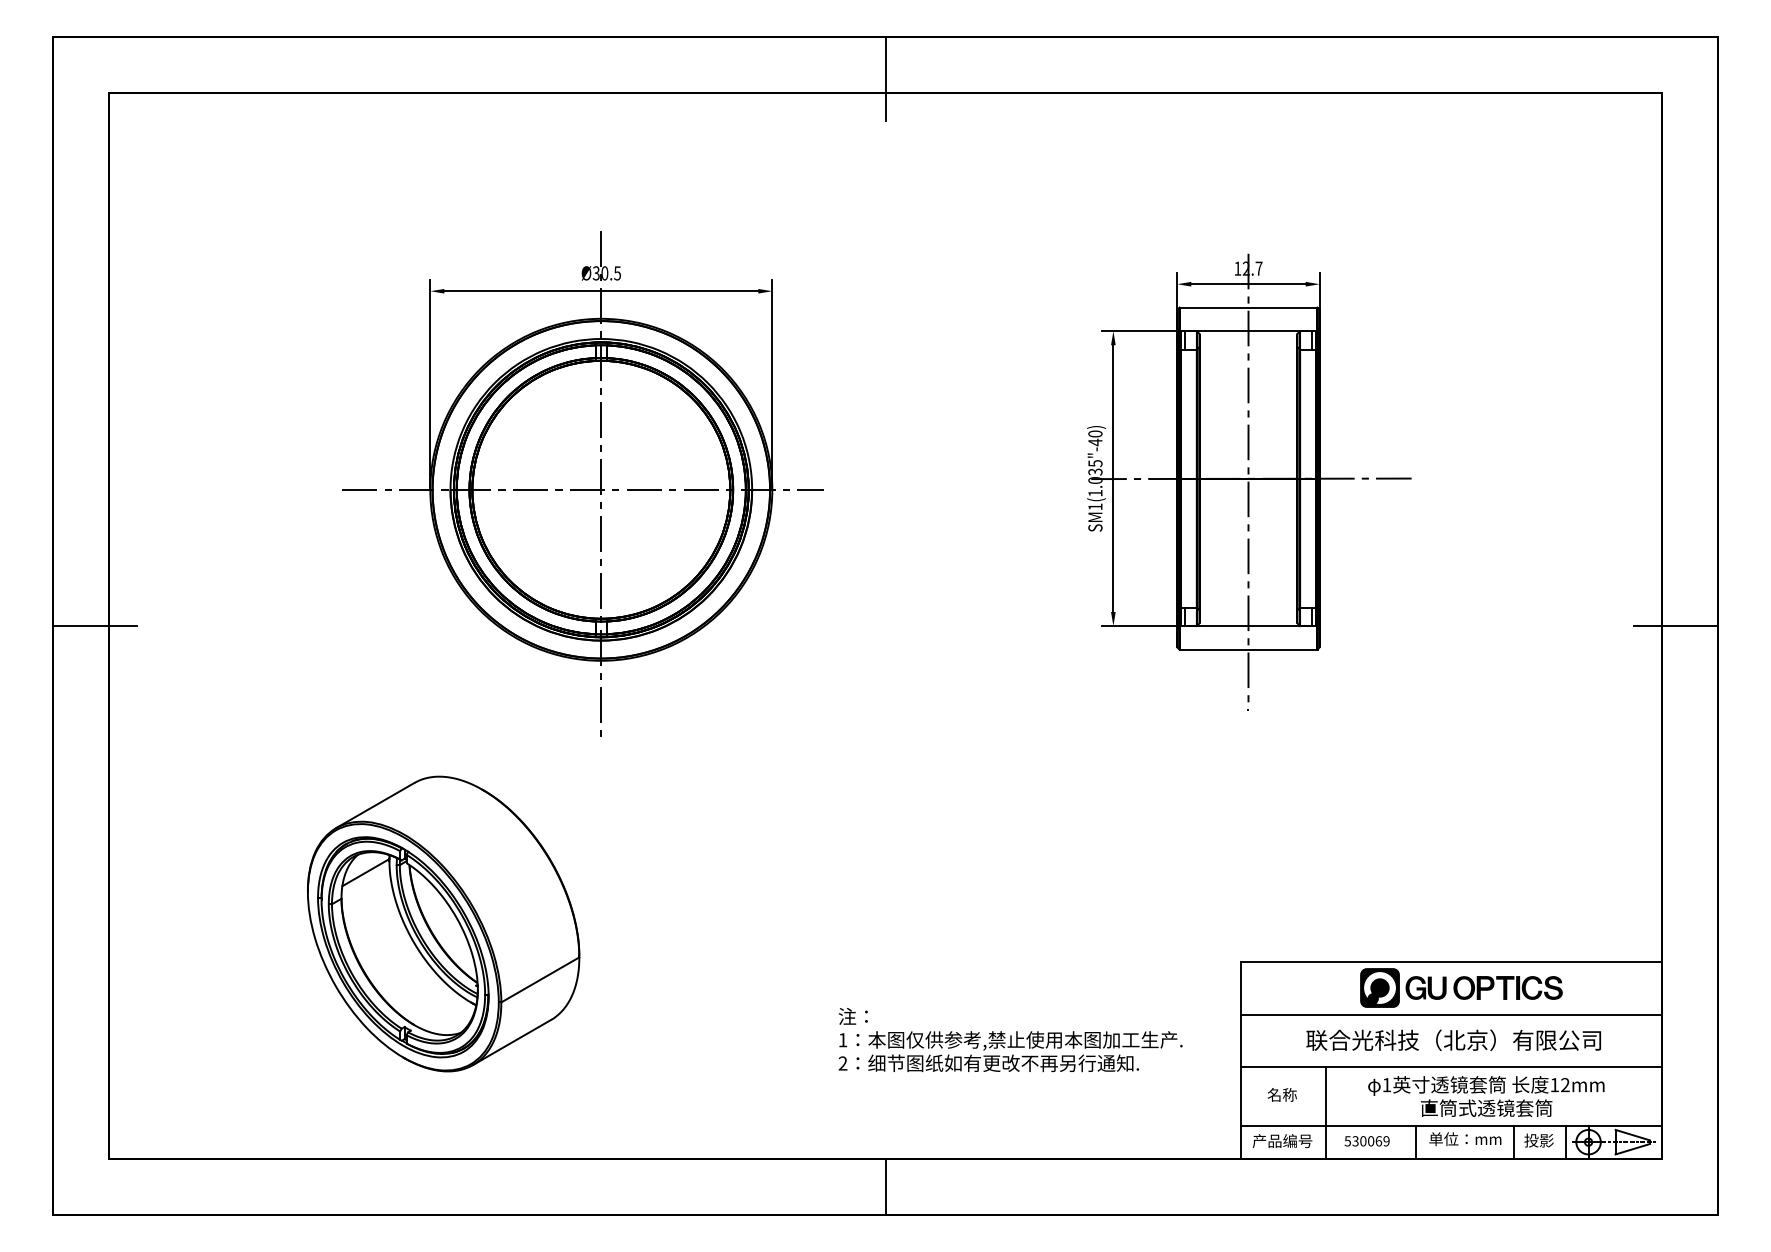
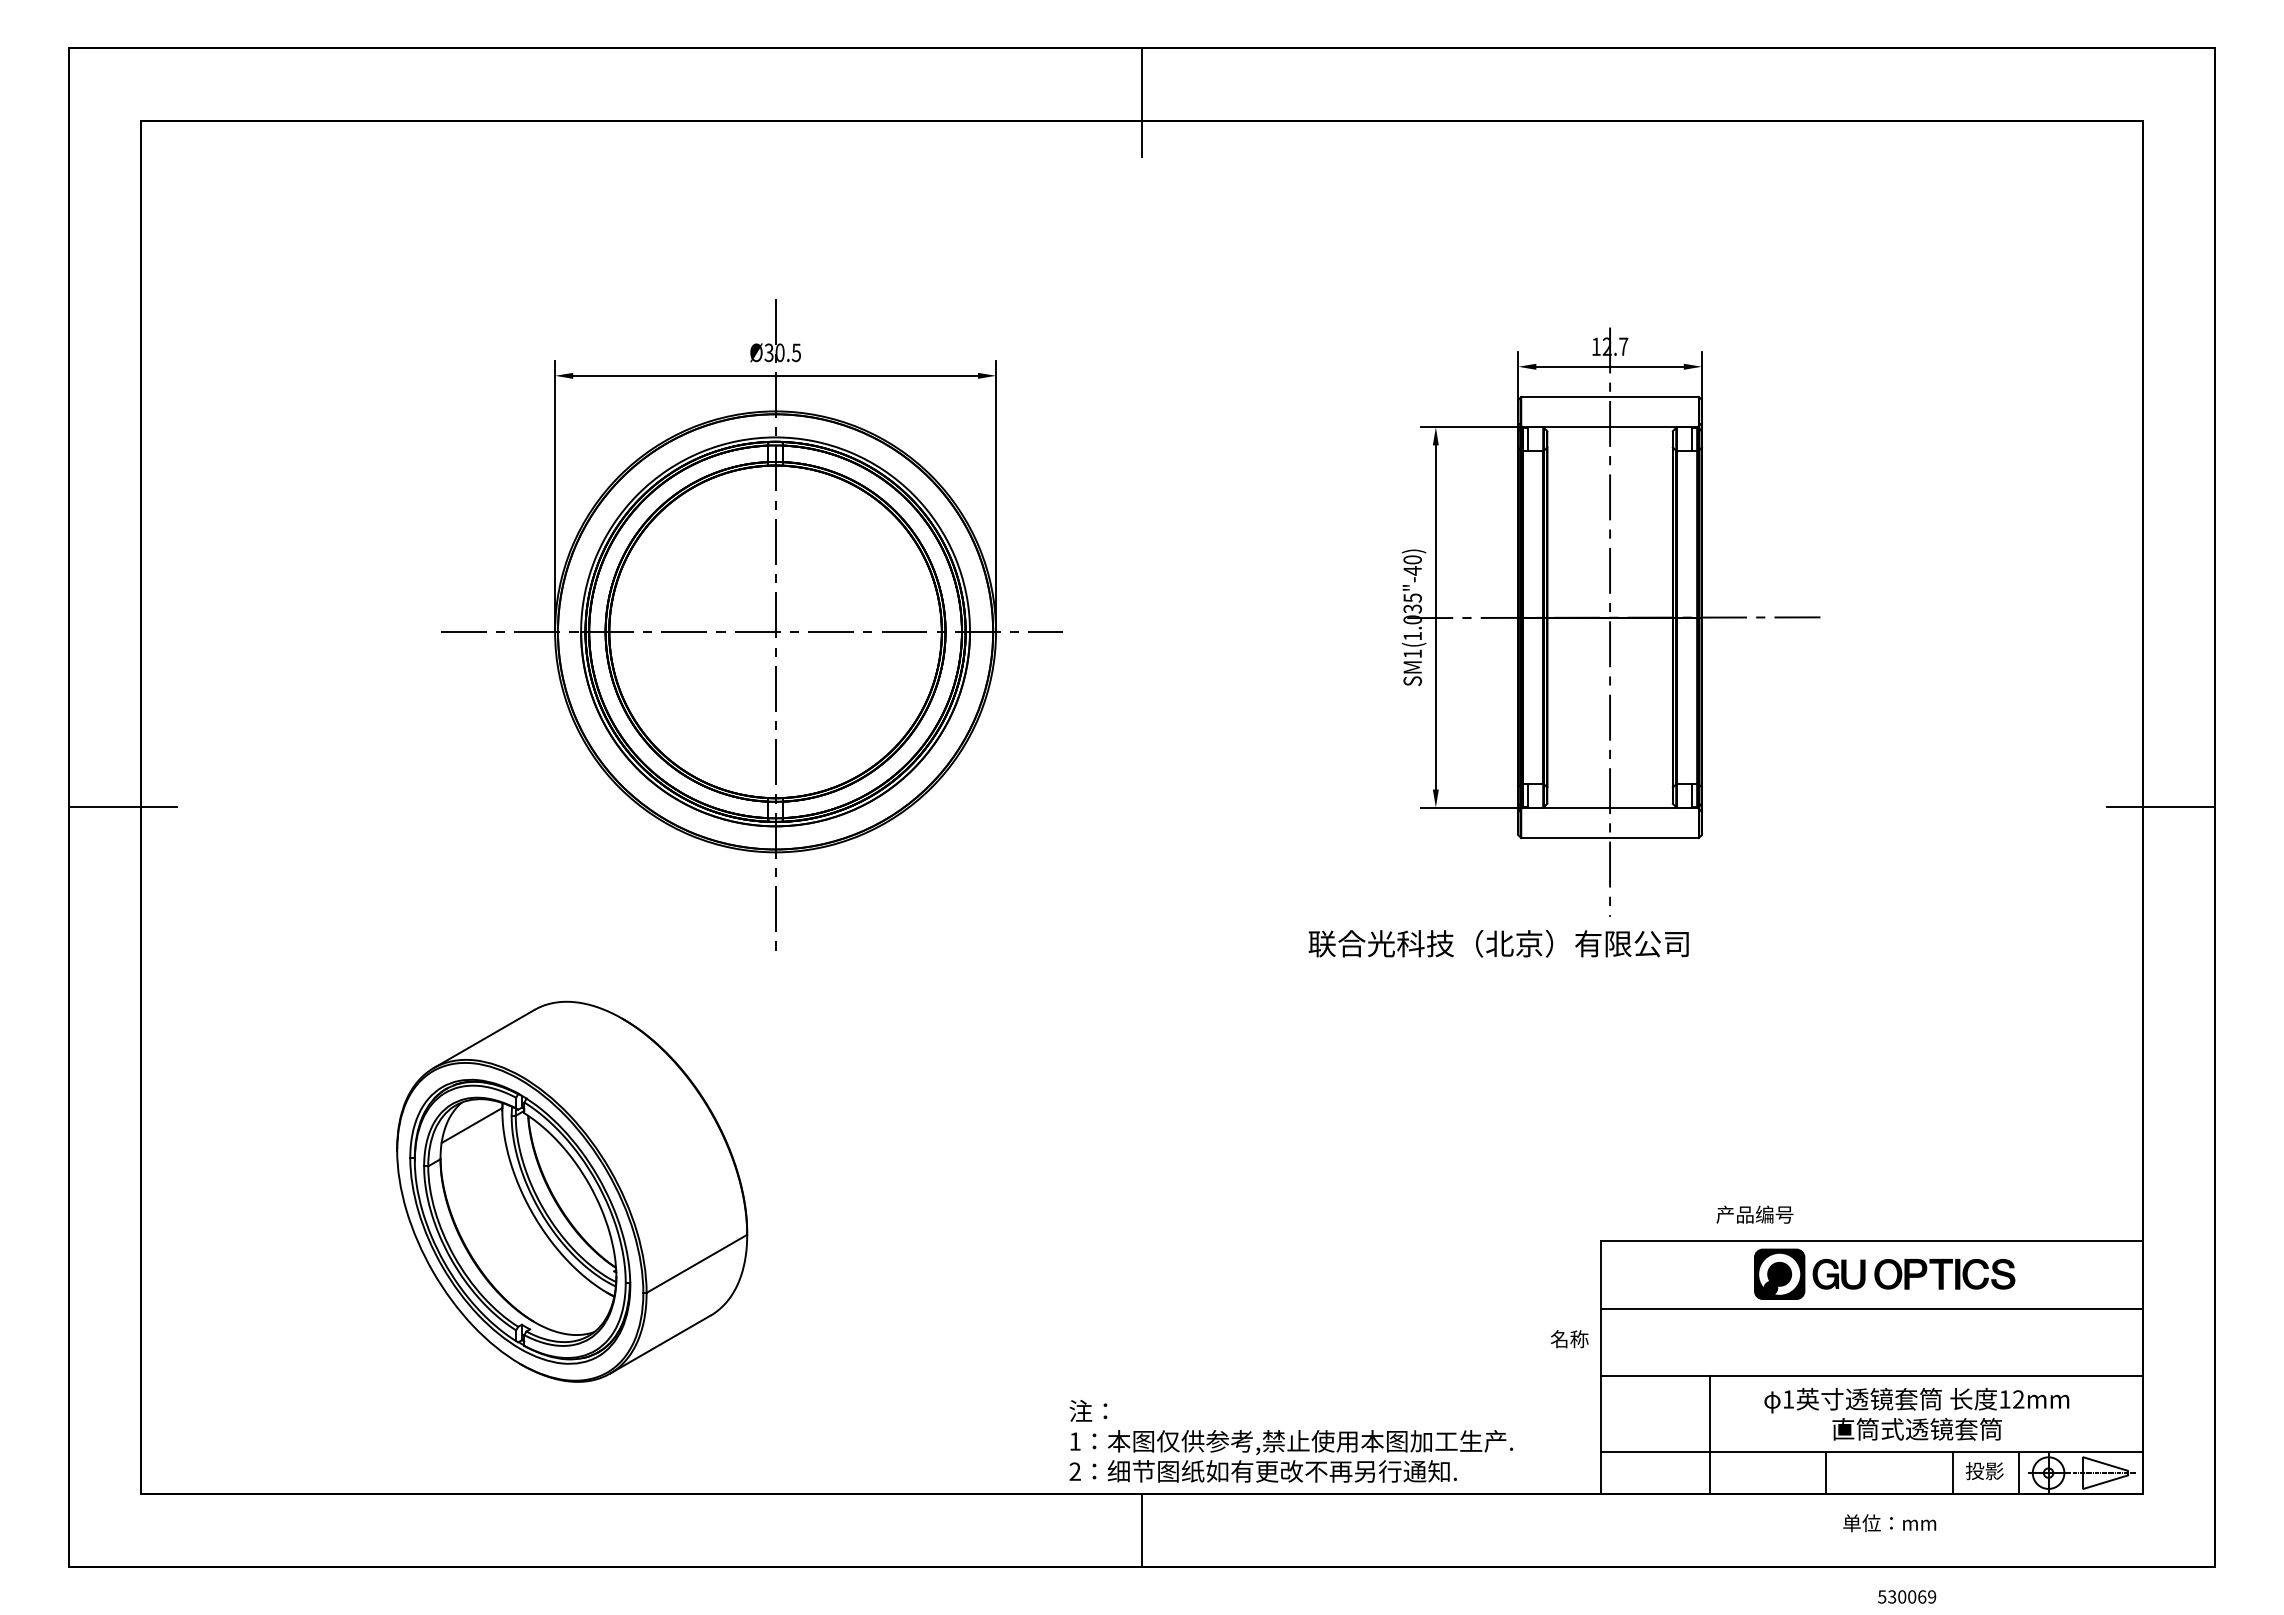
text: (1010, 1040) -> (1291, 1441), moved
text: (1453, 1040) -> (1498, 943), moved
text: (1282, 1095) -> (1569, 1339), moved
text: (1465, 1139) -> (1889, 1523), moved
text: (1282, 1140) -> (1754, 1214), moved
text: (1367, 1140) -> (1907, 1596), moved

